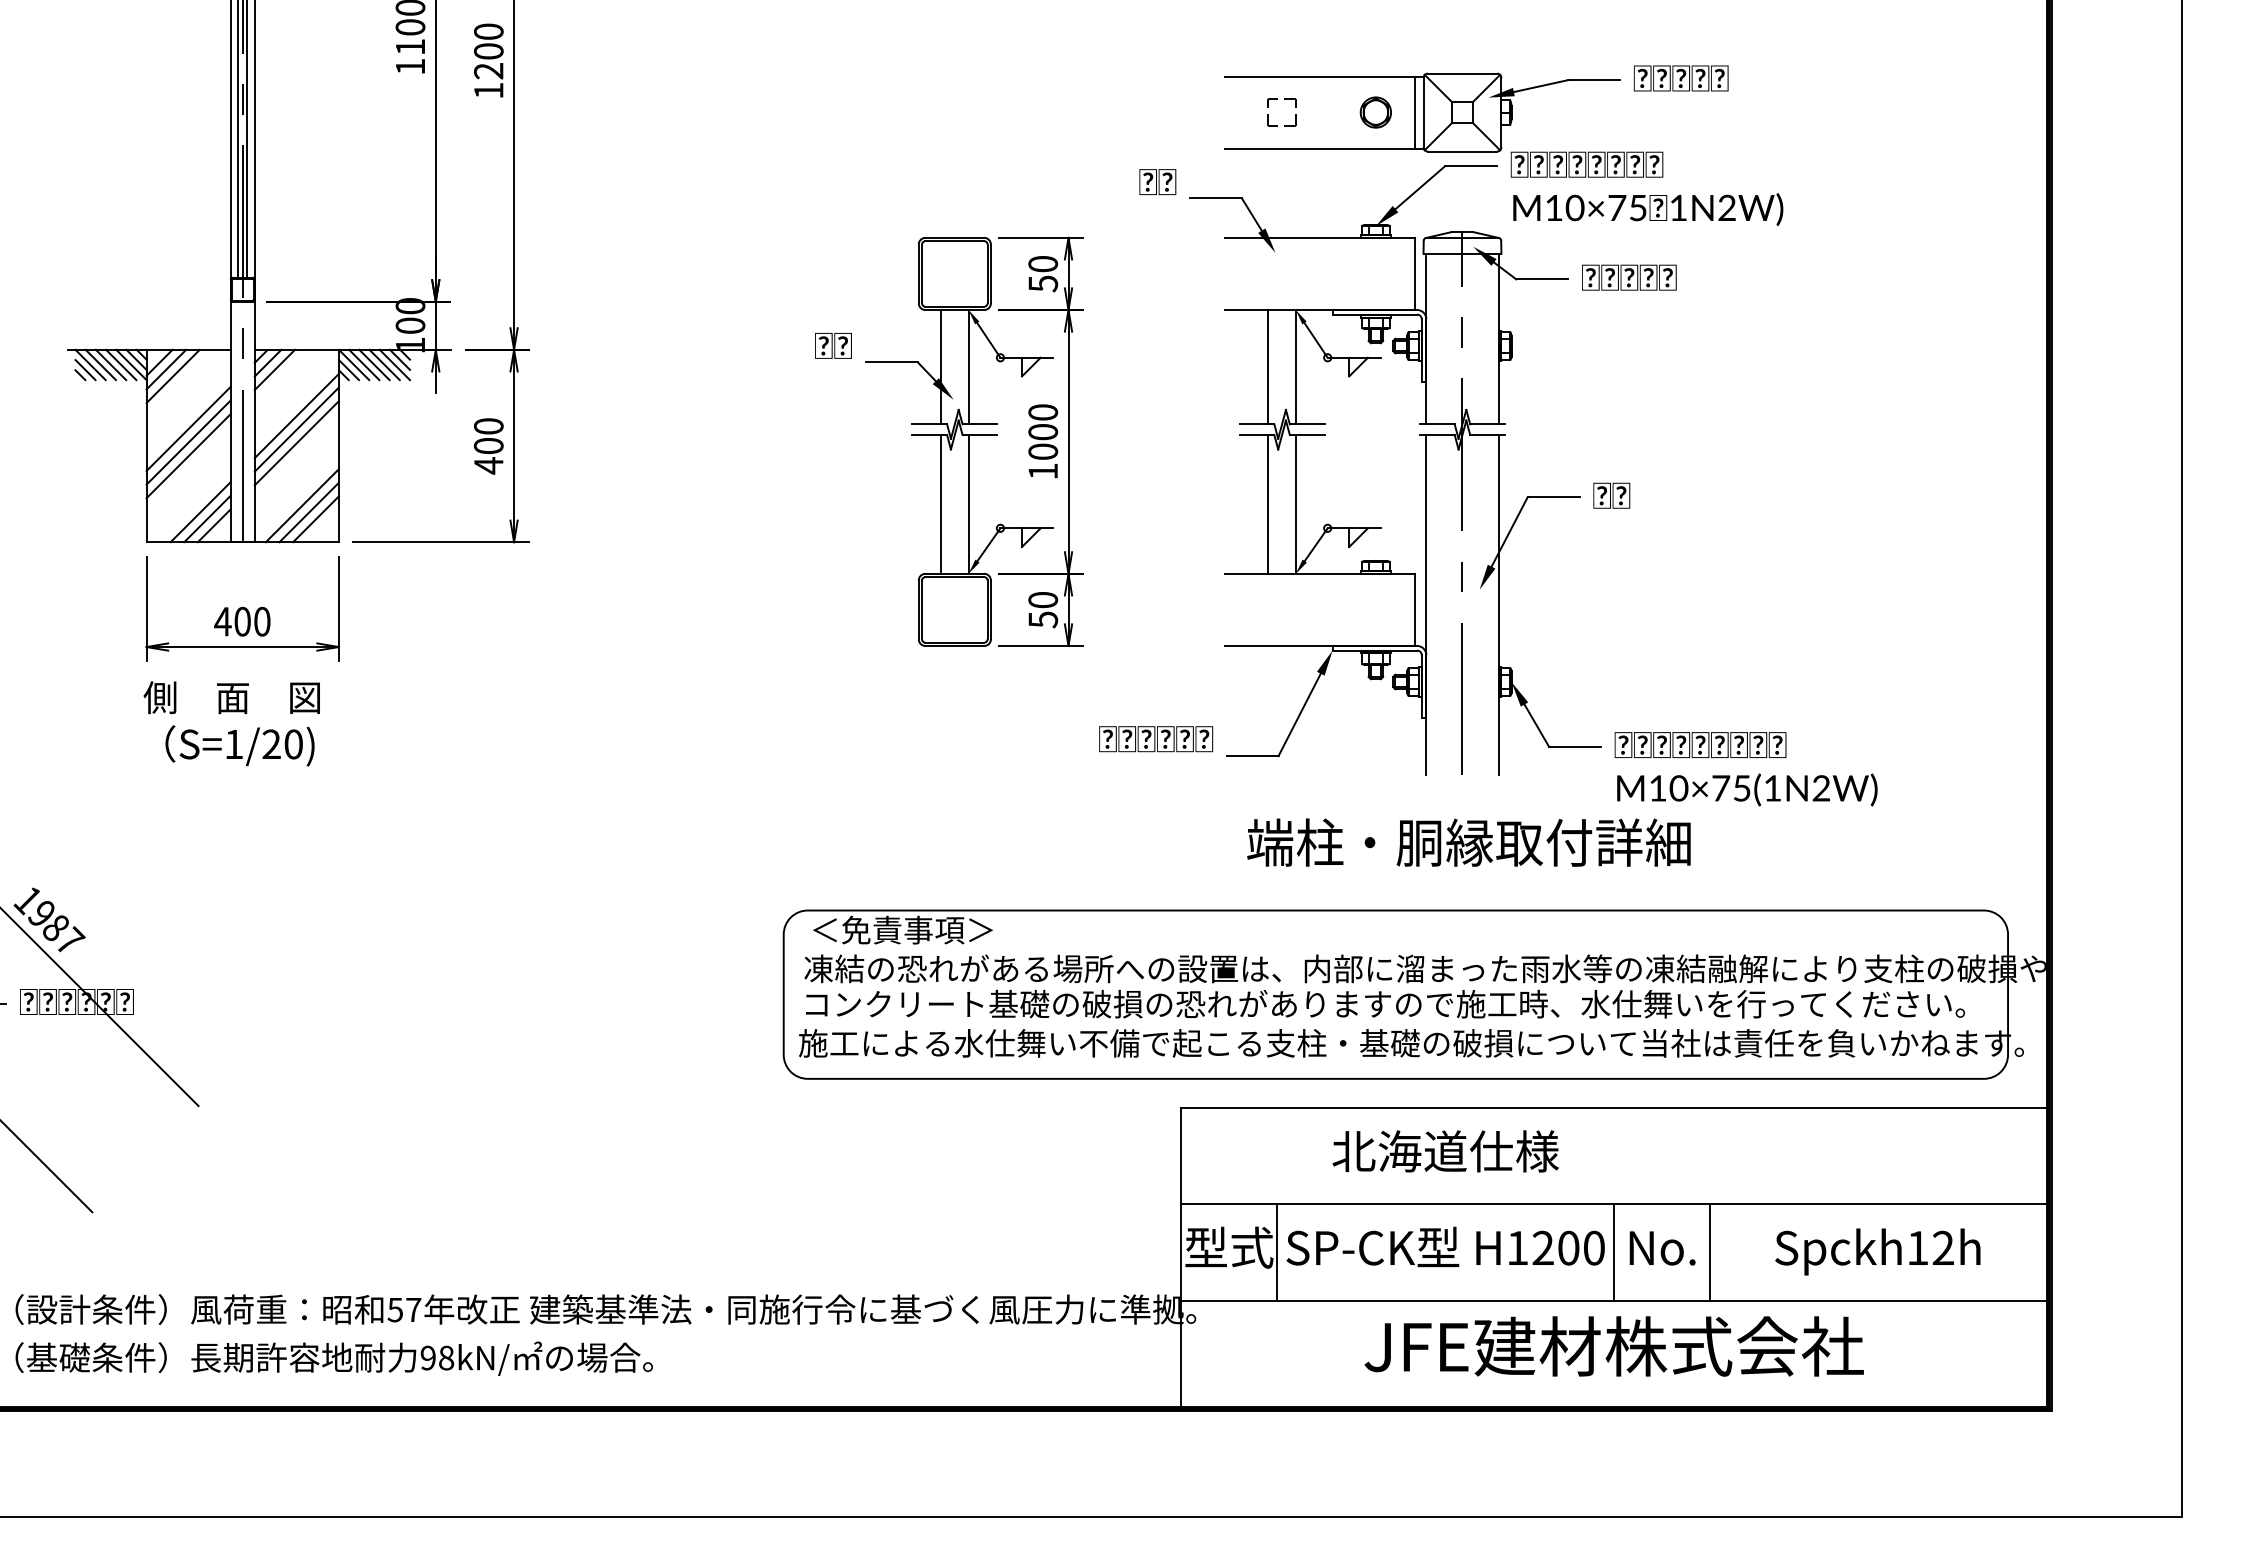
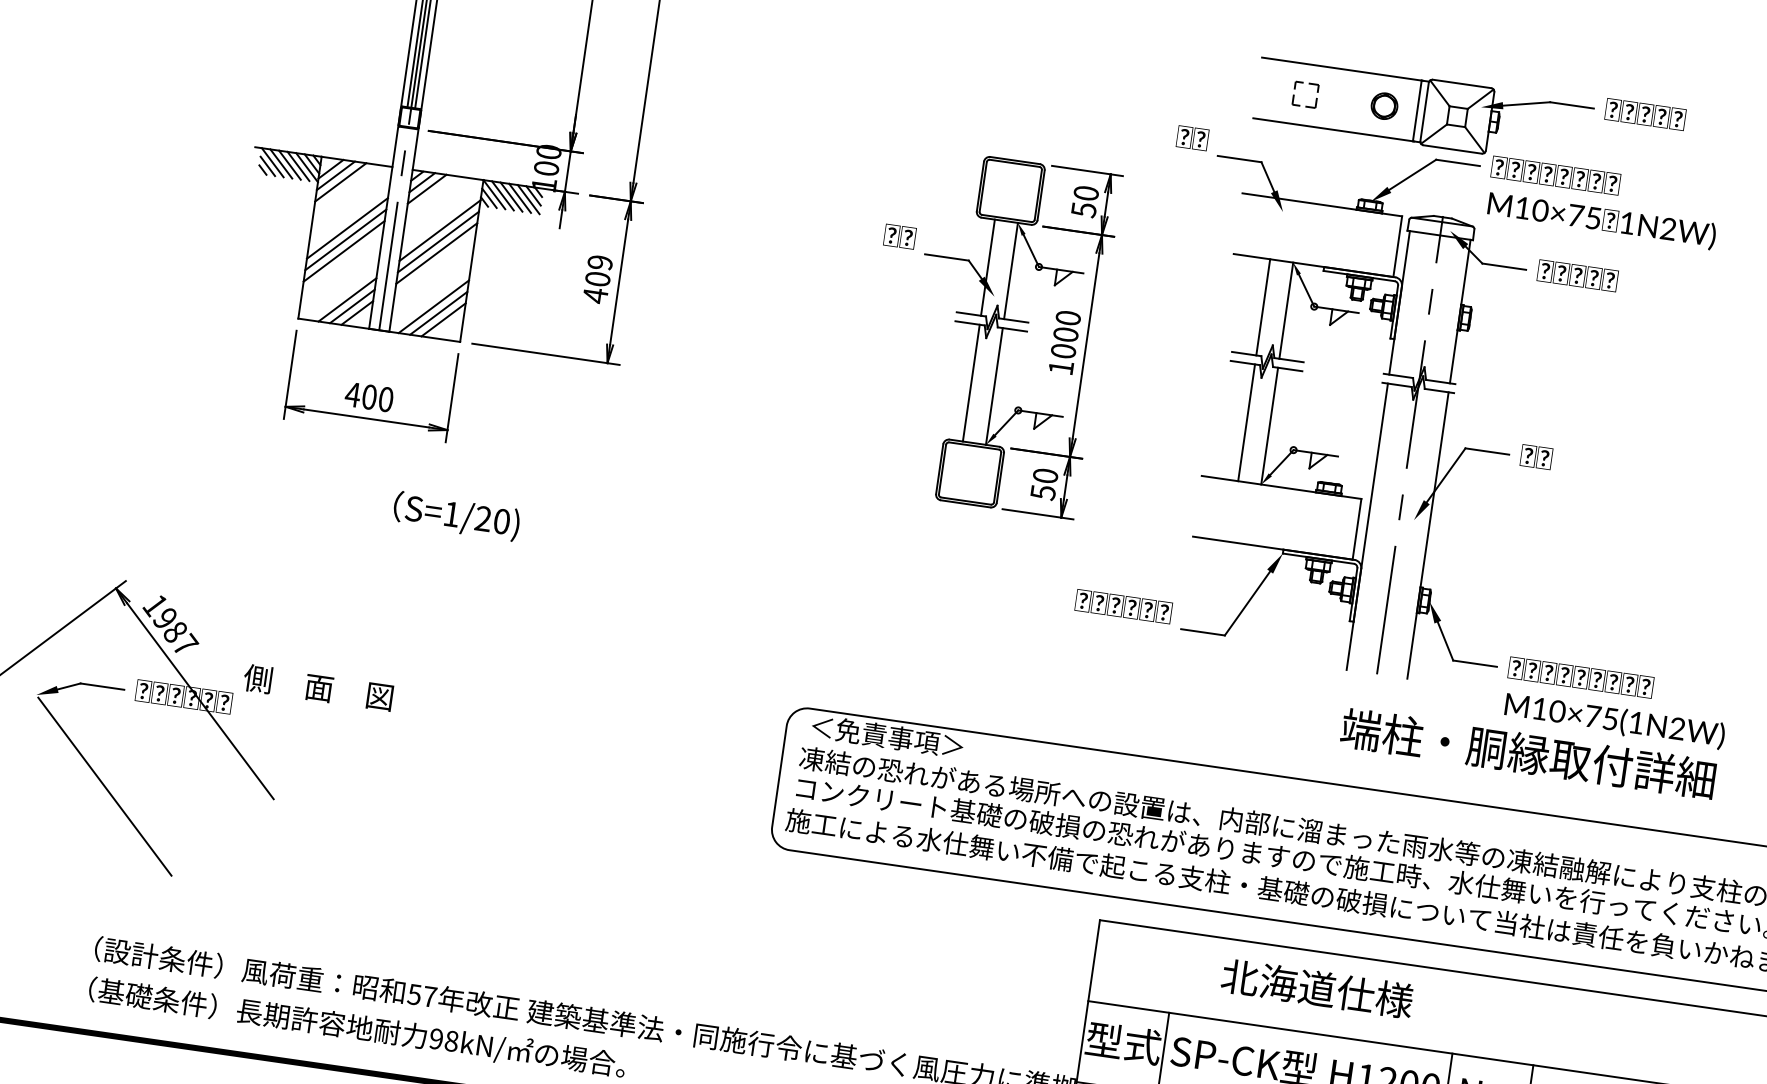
text: (488, 426) -> (599, 262), 400 -> 409
text: (231, 697) -> (318, 687), moved
text: (239, 745) -> (456, 515), moved
text: (1468, 842) -> (1527, 753), moved

